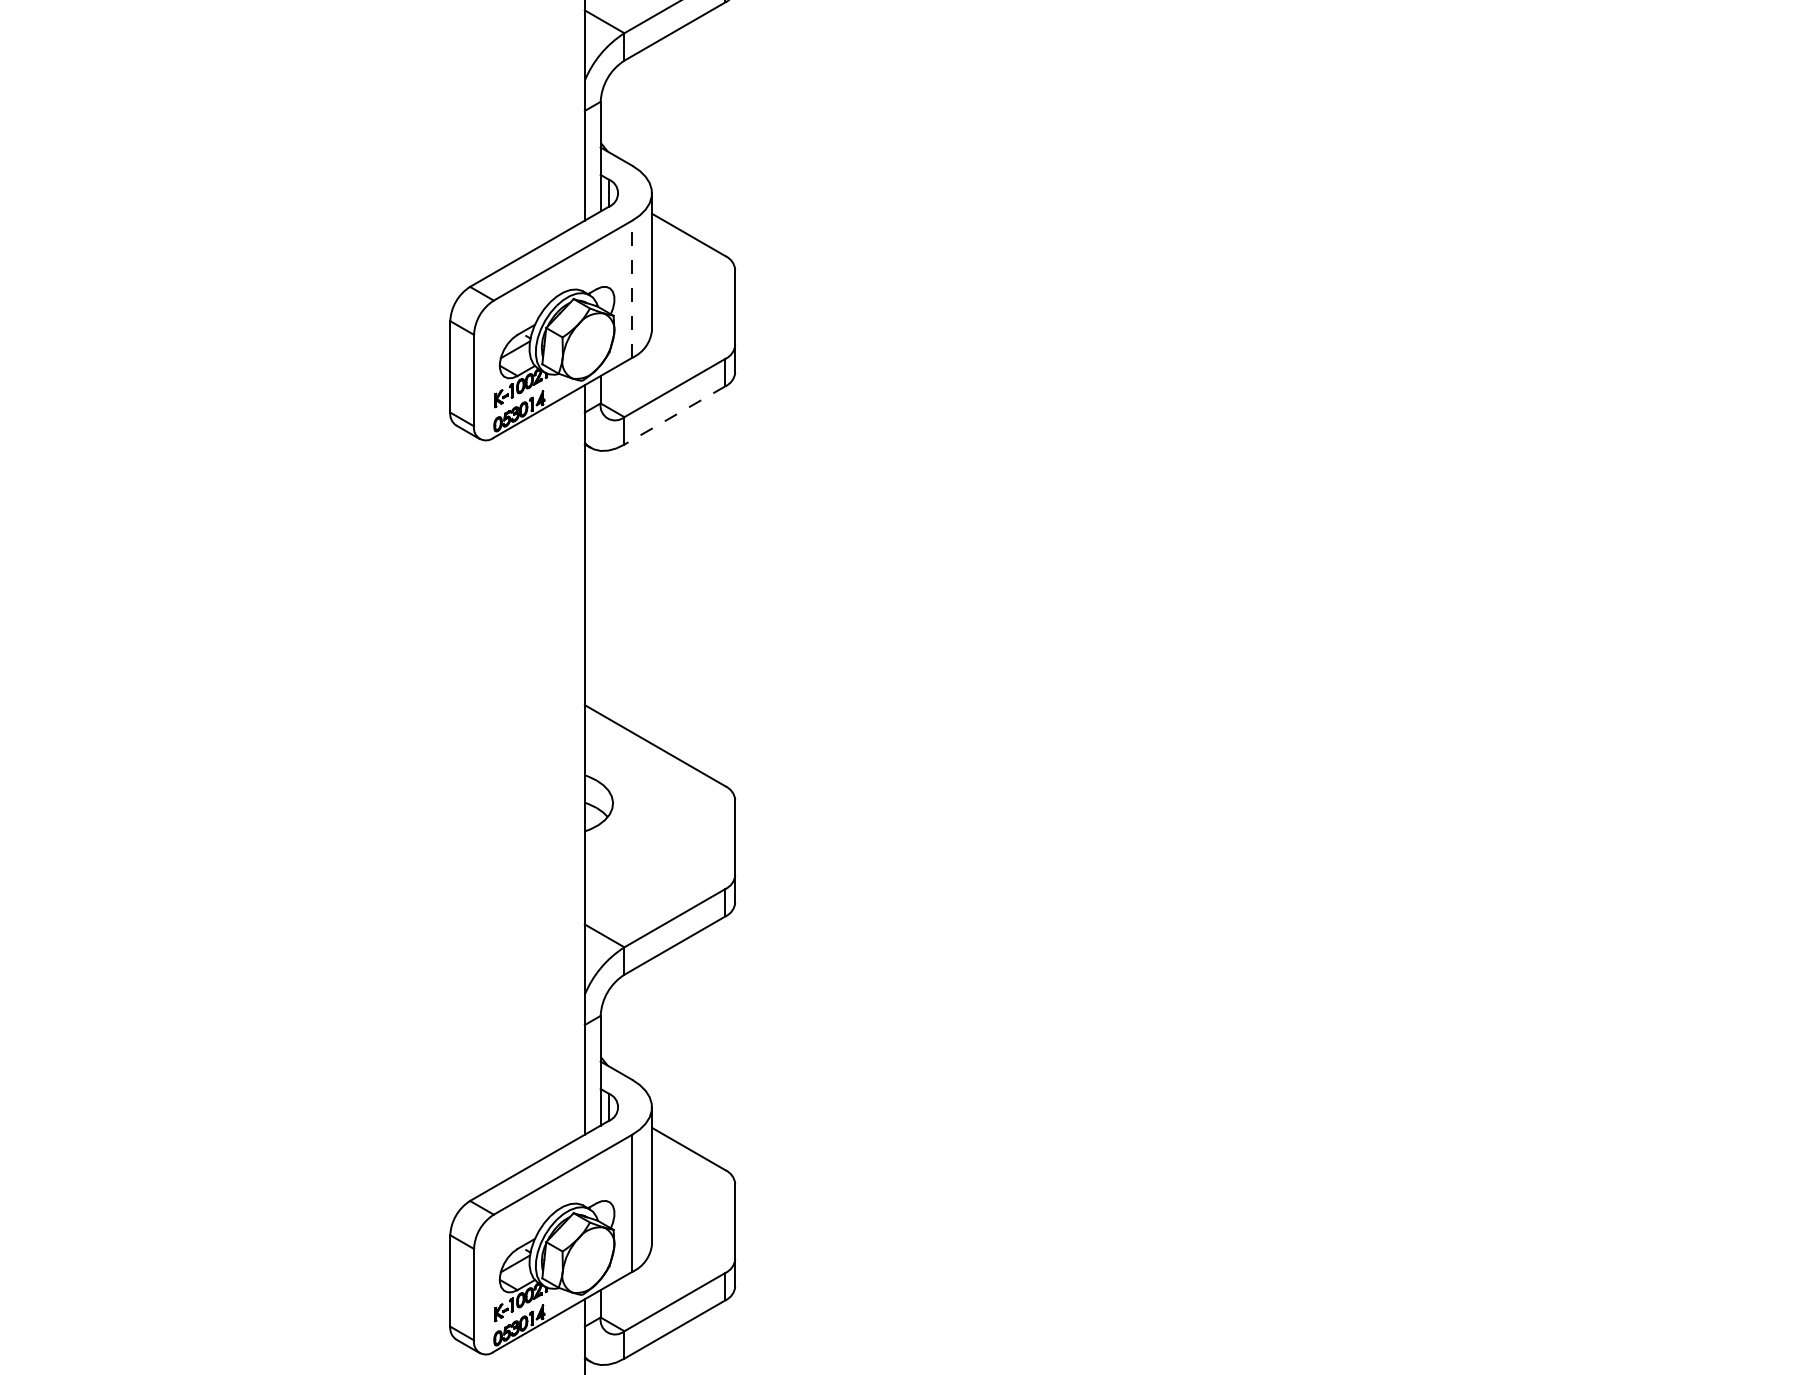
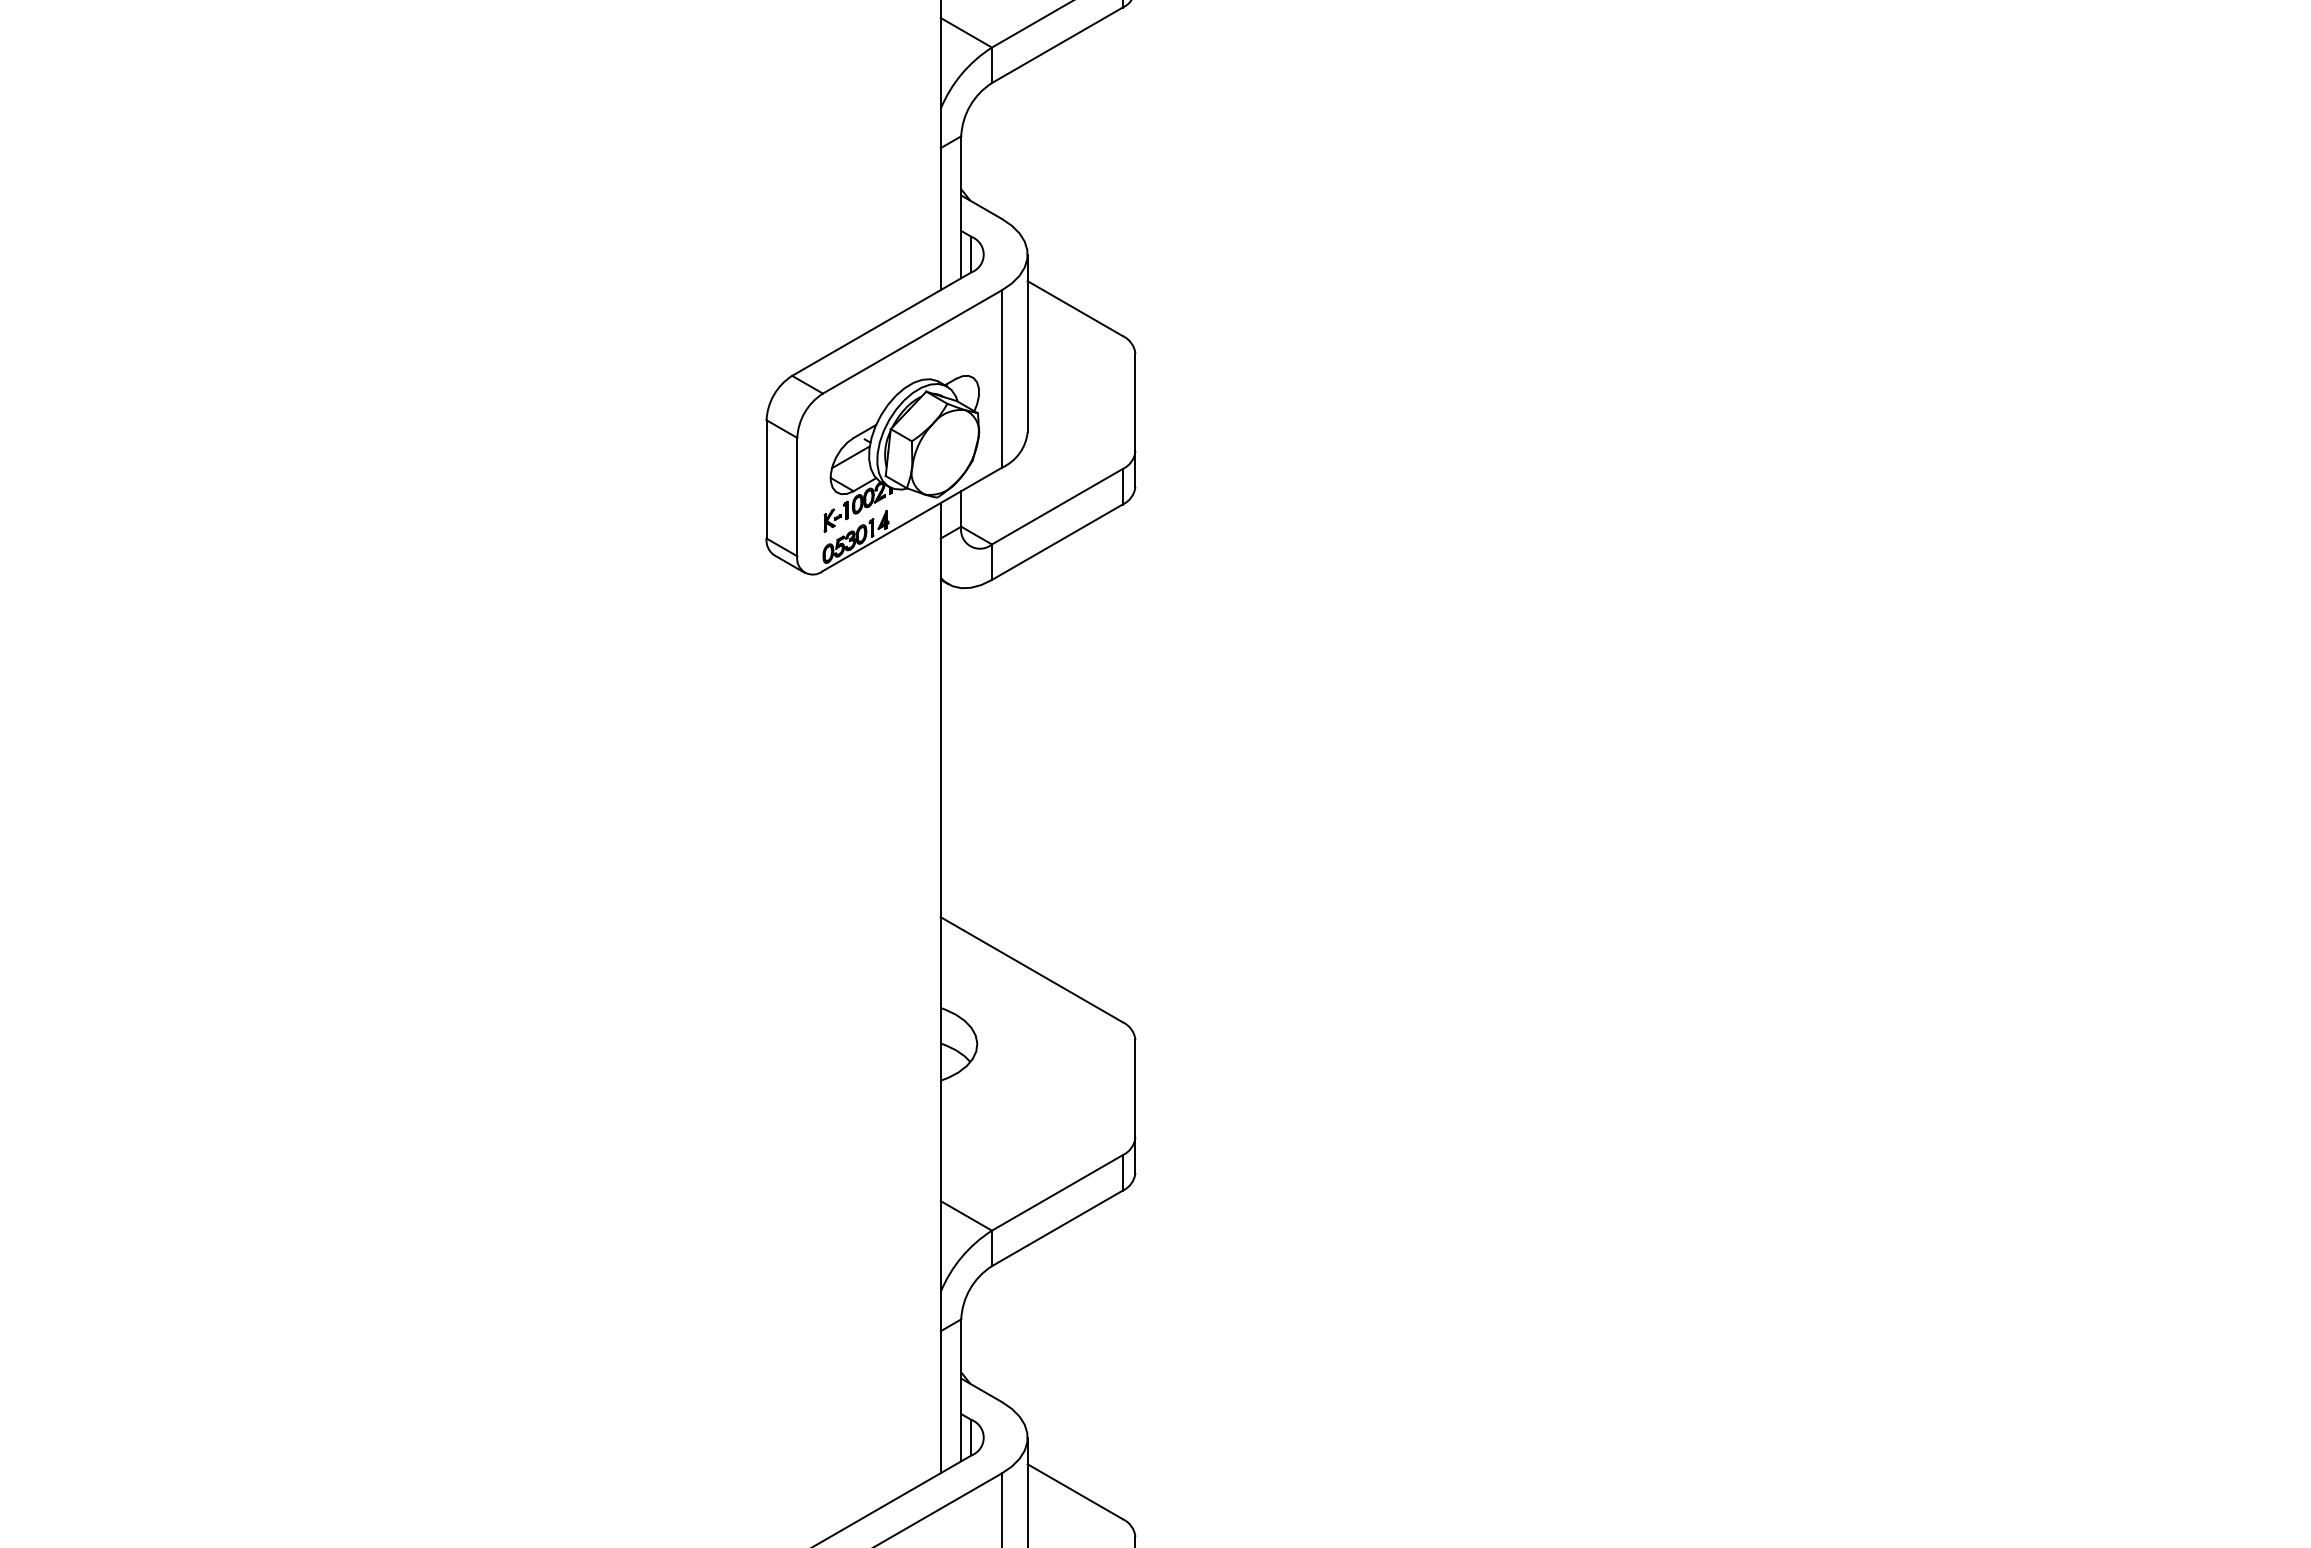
line: (632, 289) -> (1002, 379), dashed -> solid
line: (674, 415) -> (1056, 542), dashed -> solid

